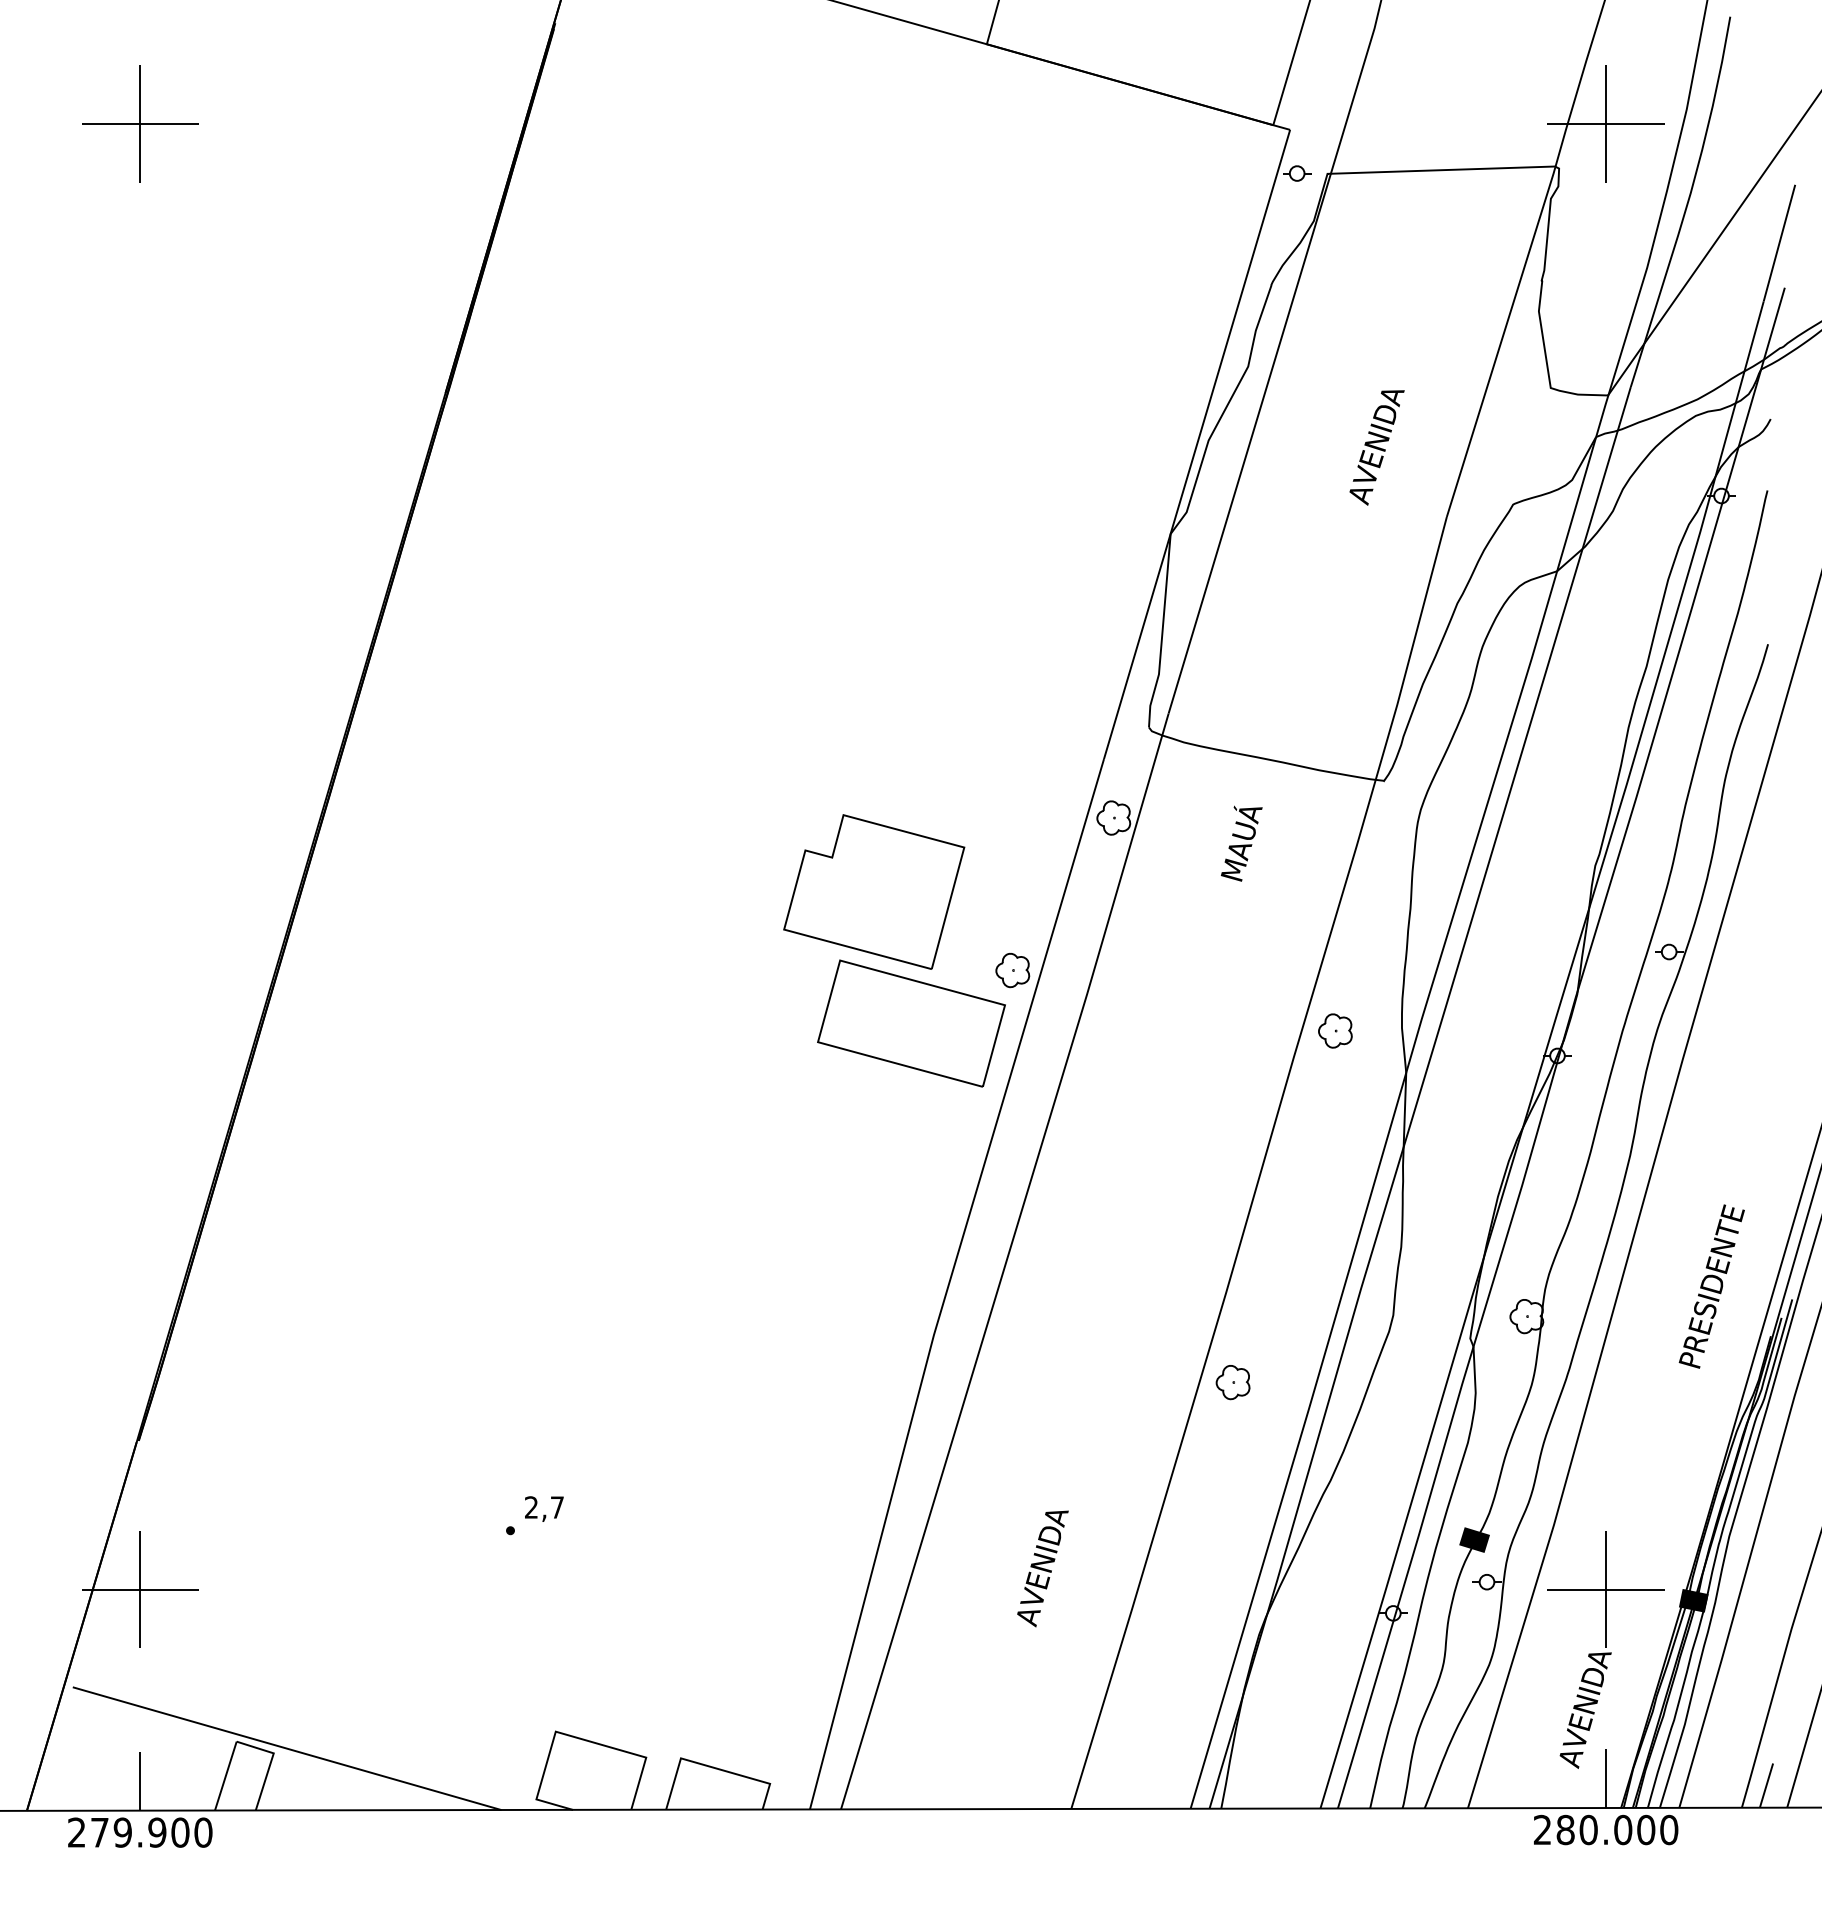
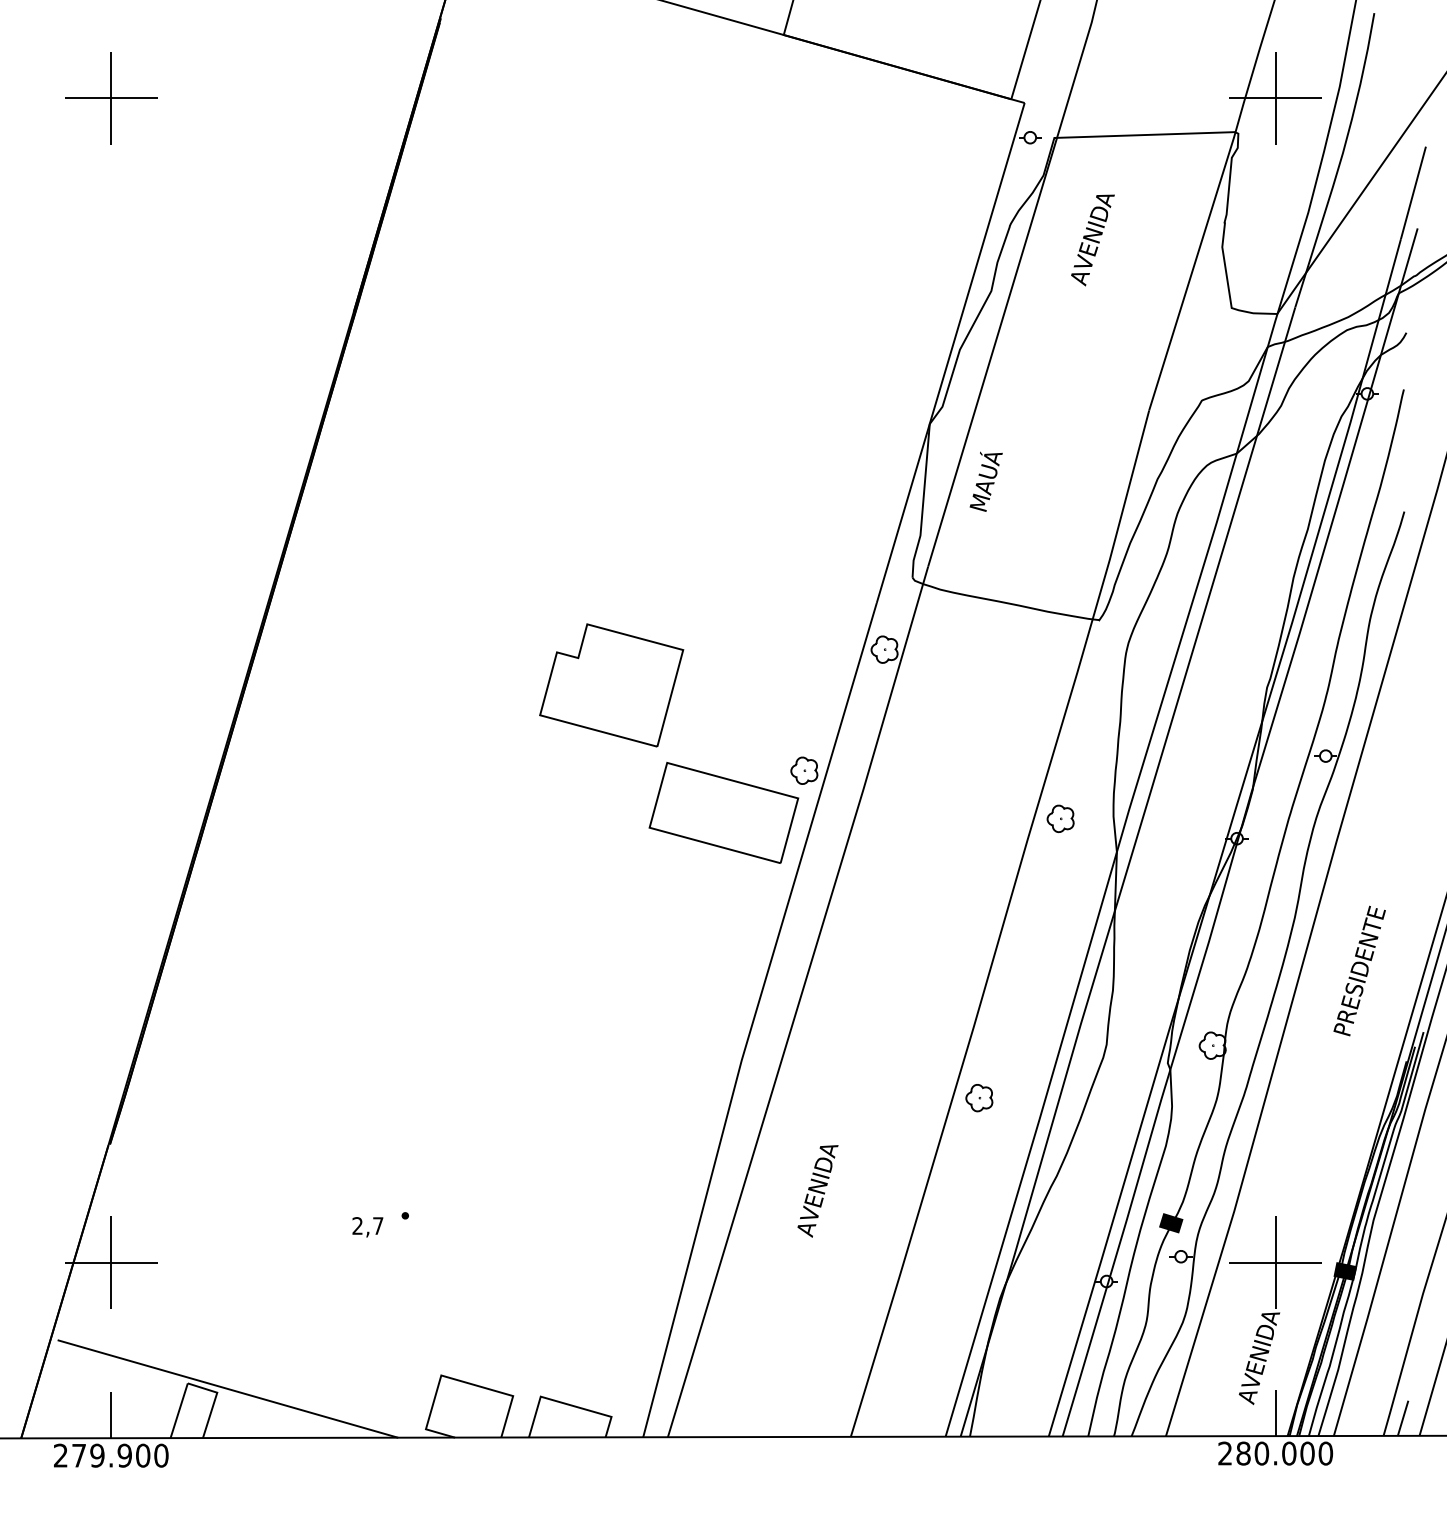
text: (1376, 447) -> (1092, 240), moved
text: (1241, 843) -> (986, 481), moved
part: (874, 891) -> (611, 685), moved
text: (1711, 1286) -> (1359, 970), moved
text: (544, 1508) -> (368, 1226), moved
text: (1042, 1568) -> (817, 1191), moved

